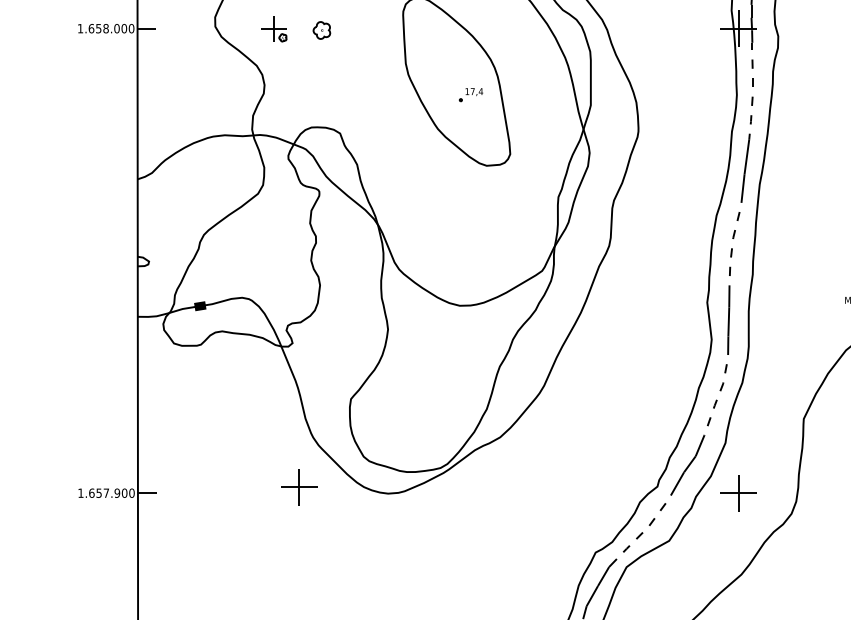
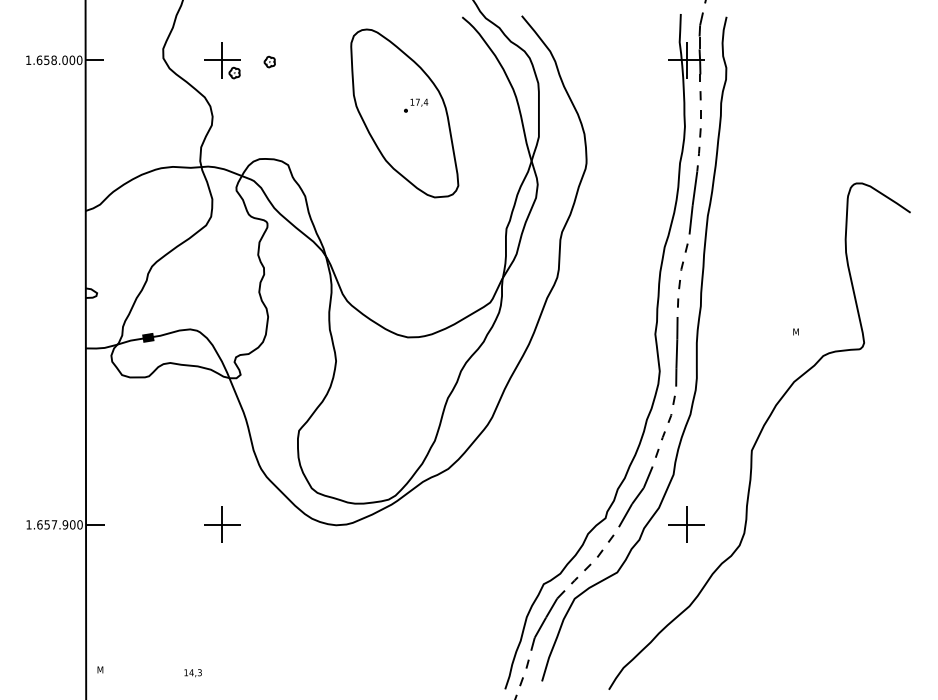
part: (274, 28) -> (222, 60), size x1.43
part: (321, 29) -> (269, 61), size x0.62
part: (471, 94) -> (416, 105), moved
part: (299, 486) -> (222, 524), moved

